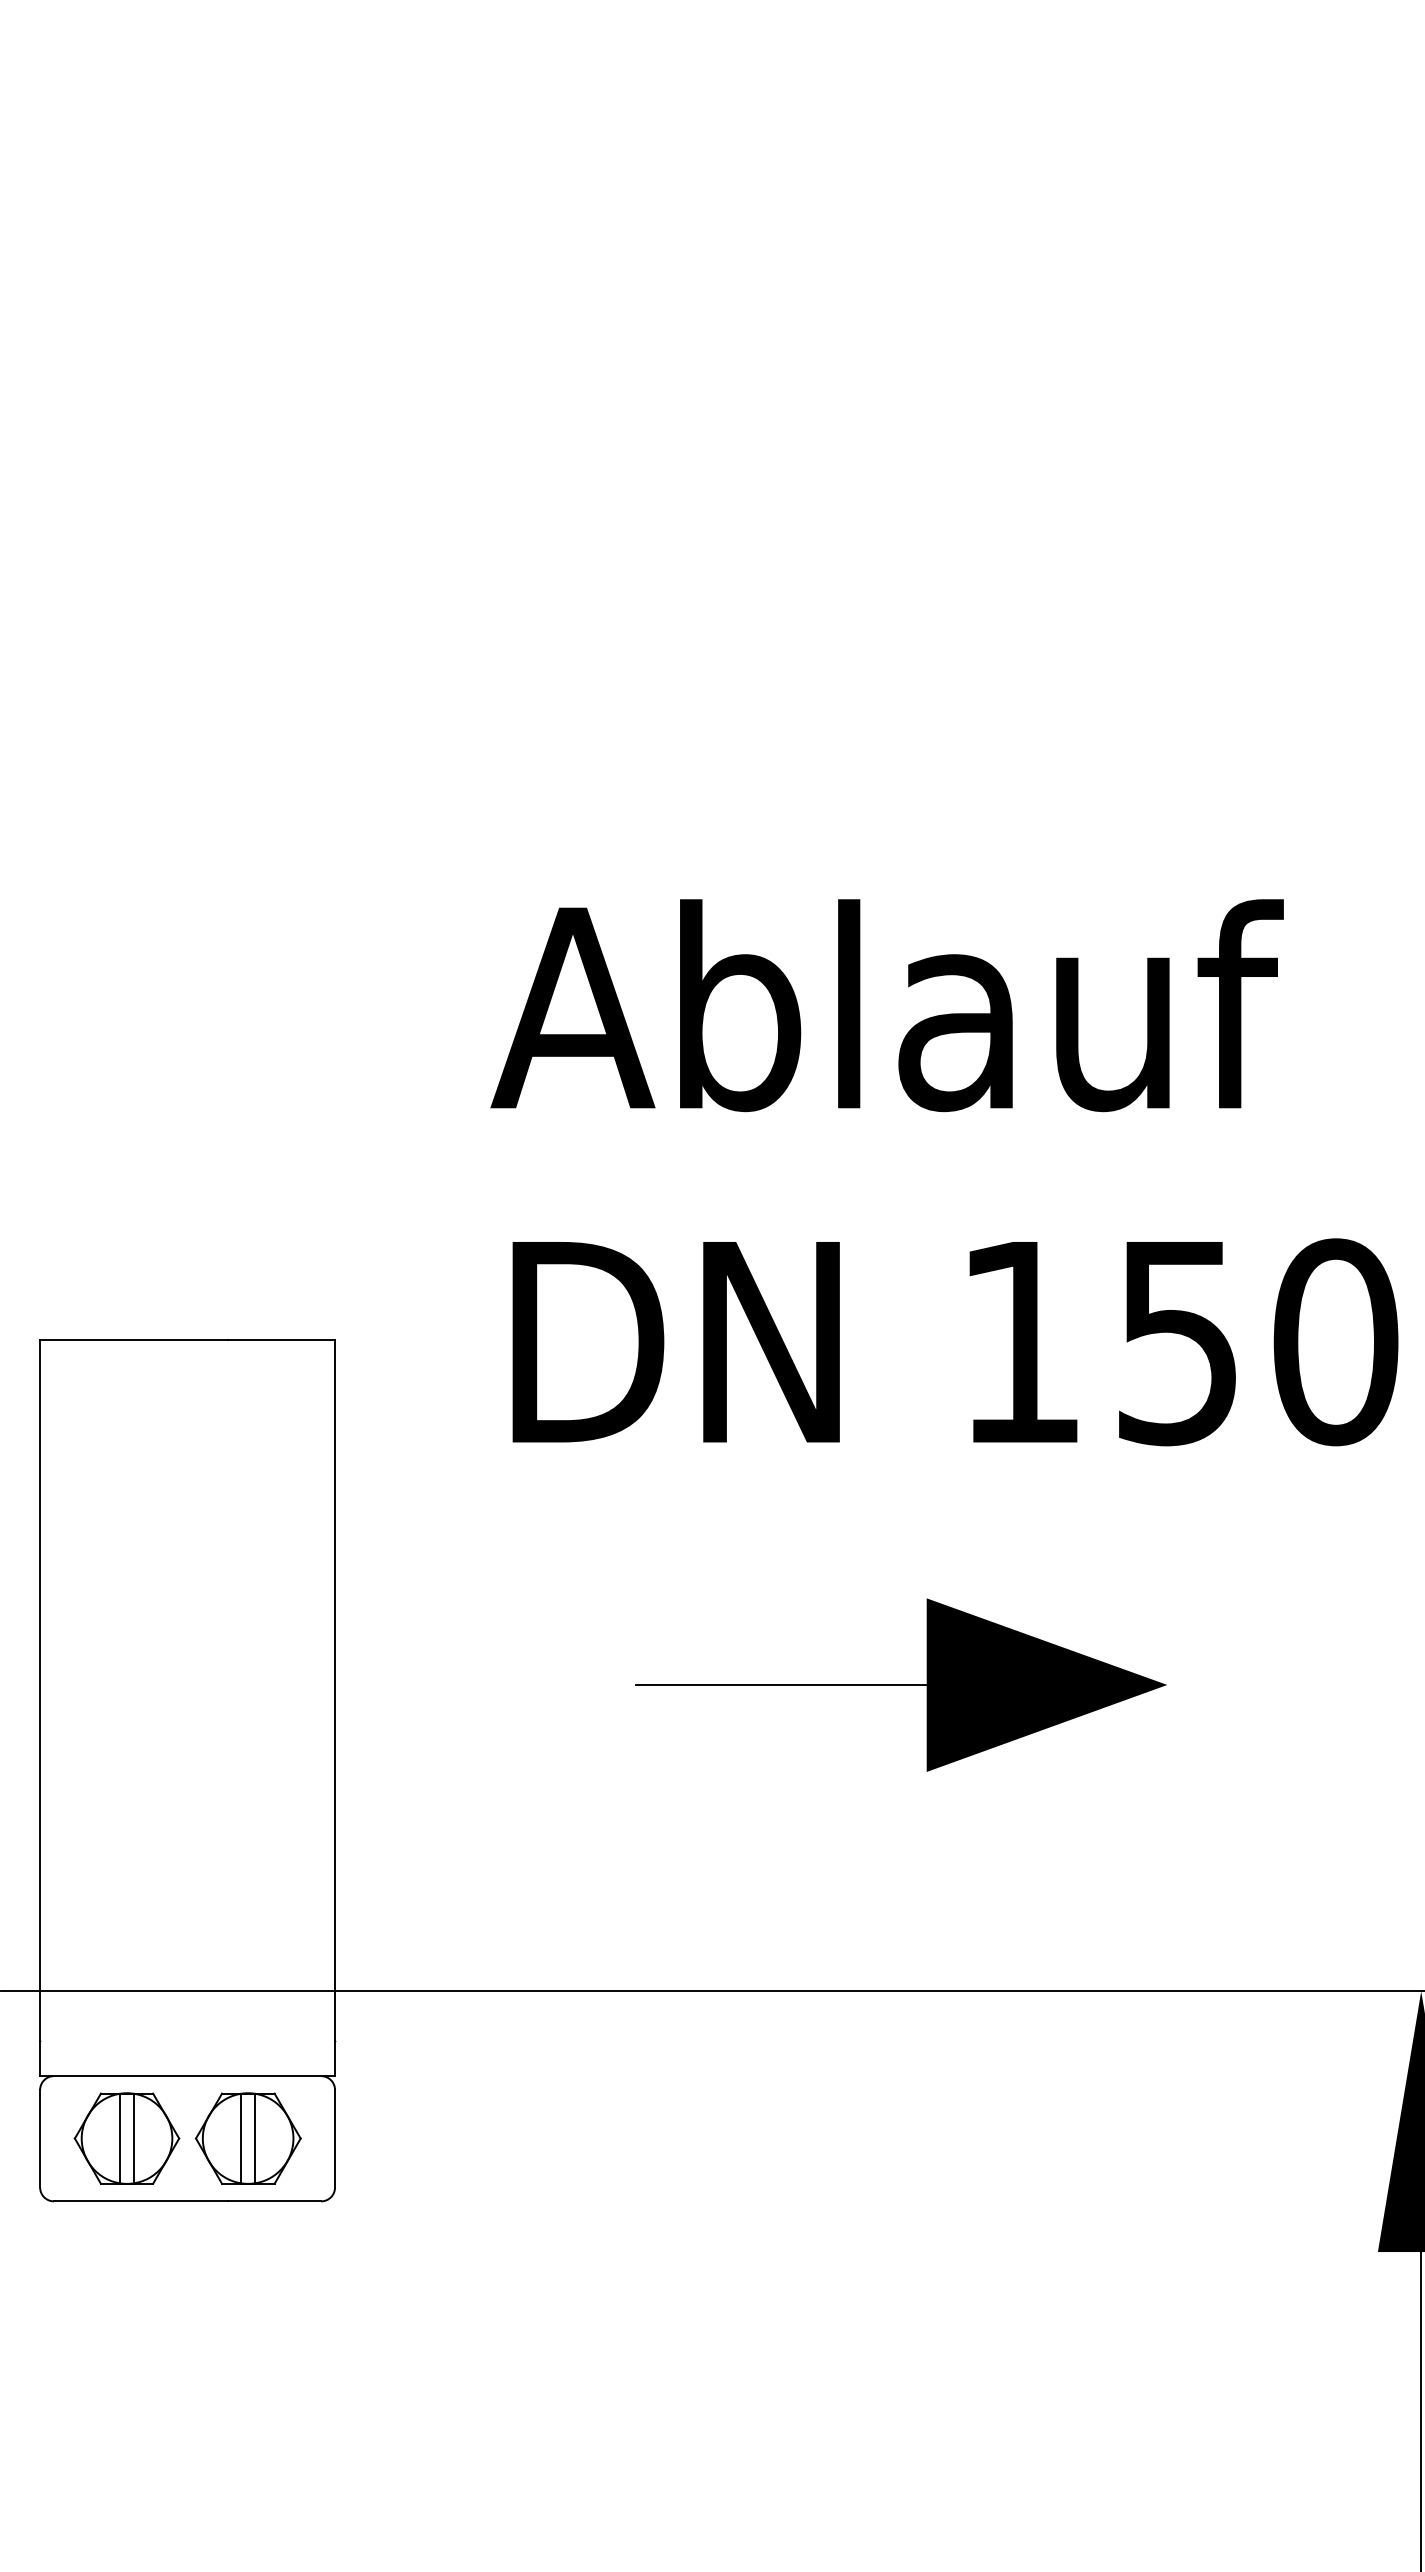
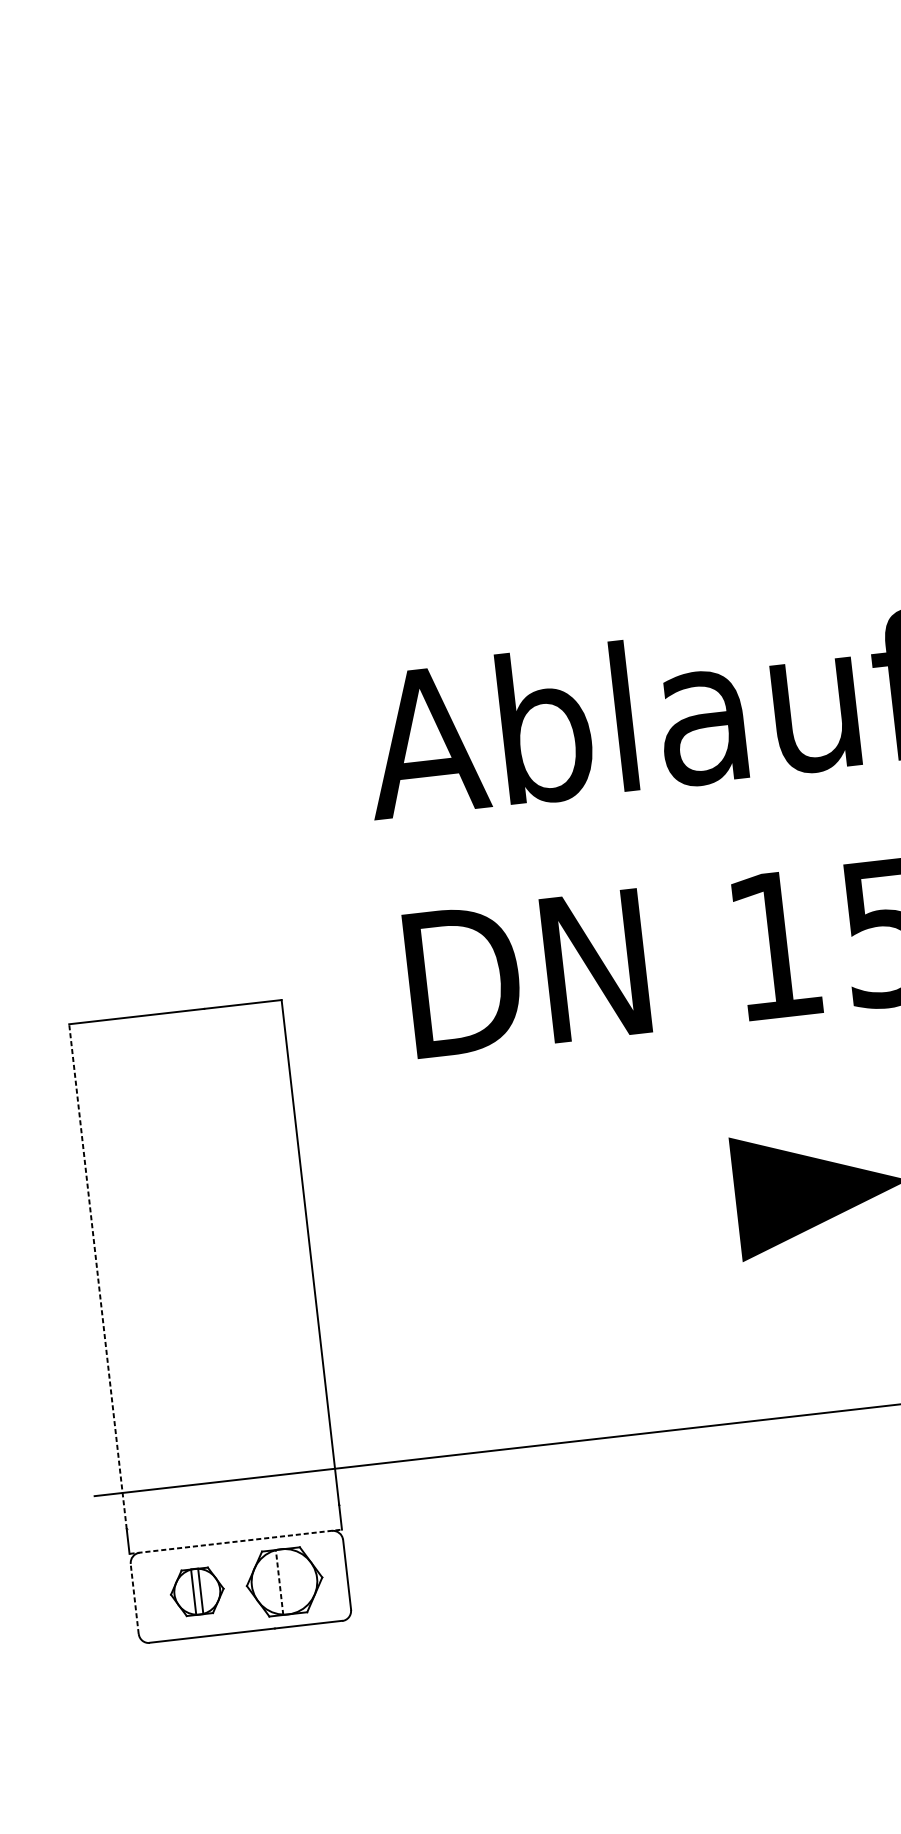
line: (780, 1684) -> (630, 1211), removed
line: (40, 1690) -> (98, 1276), solid -> dashed
line: (187, 2075) -> (235, 1541), solid -> dashed
line: (40, 2138) -> (135, 1598), solid -> dashed
part: (126, 2138) -> (196, 1591), size x0.7
line: (241, 2138) -> (279, 1582), solid -> dashed
line: (255, 2138) -> (289, 1581), removed

